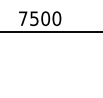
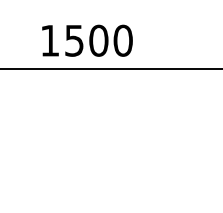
text: (23, 18) -> (50, 40), 7500 -> 1500

